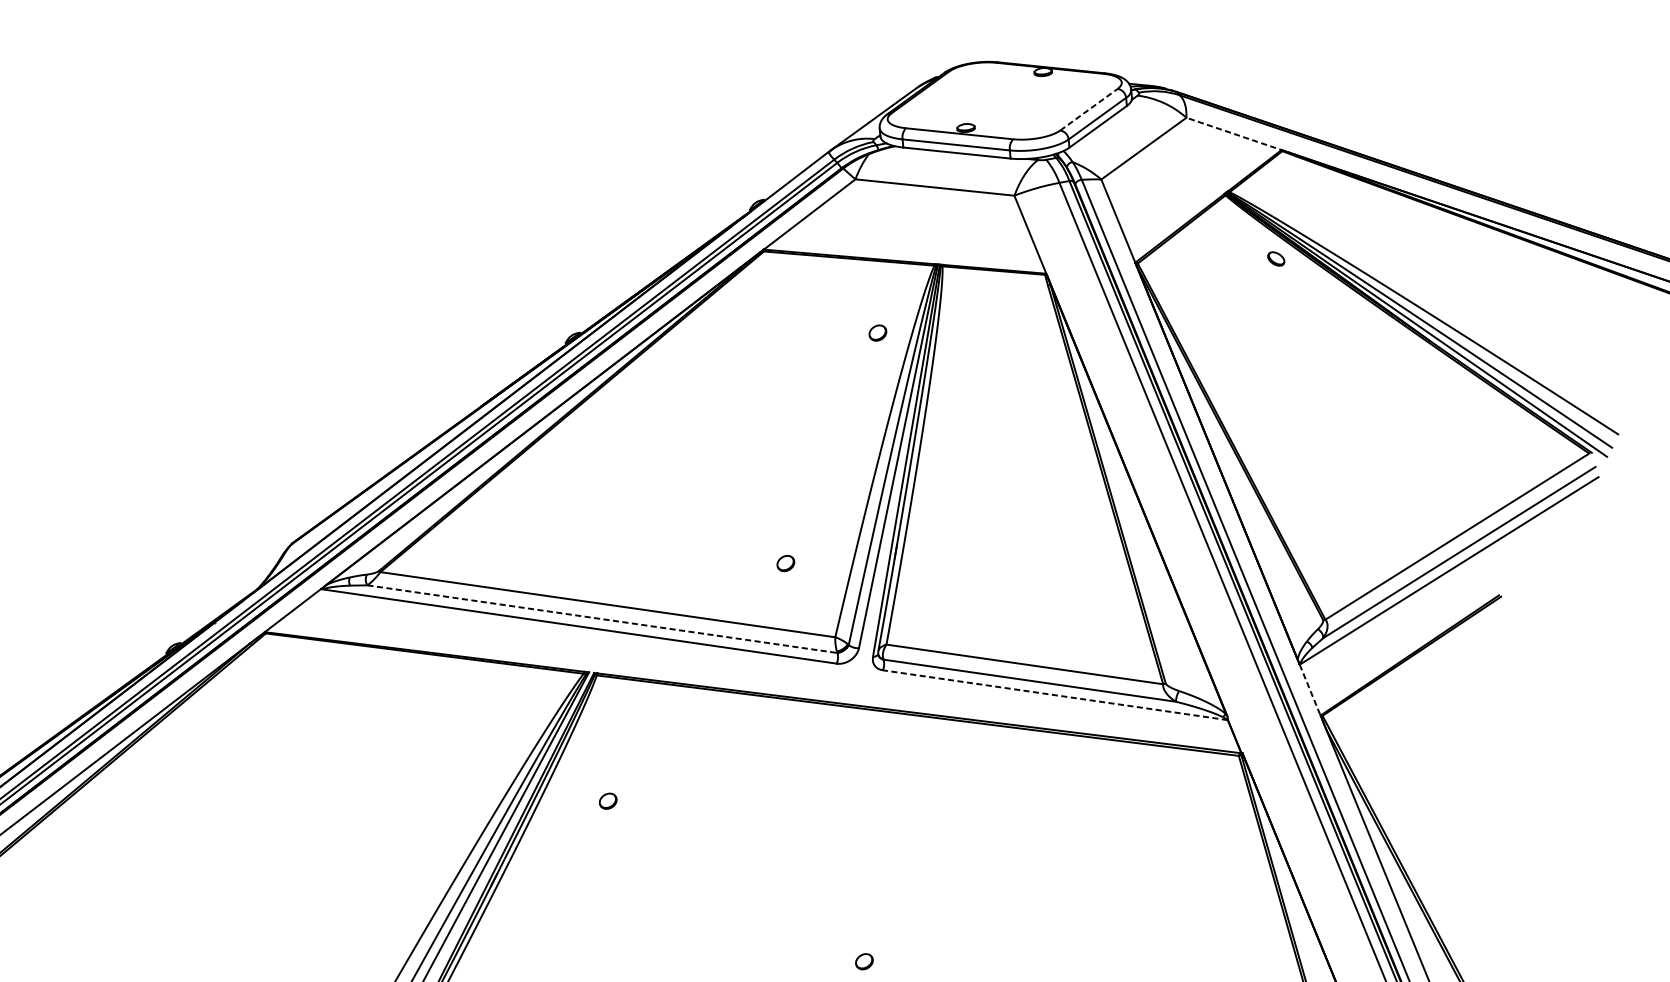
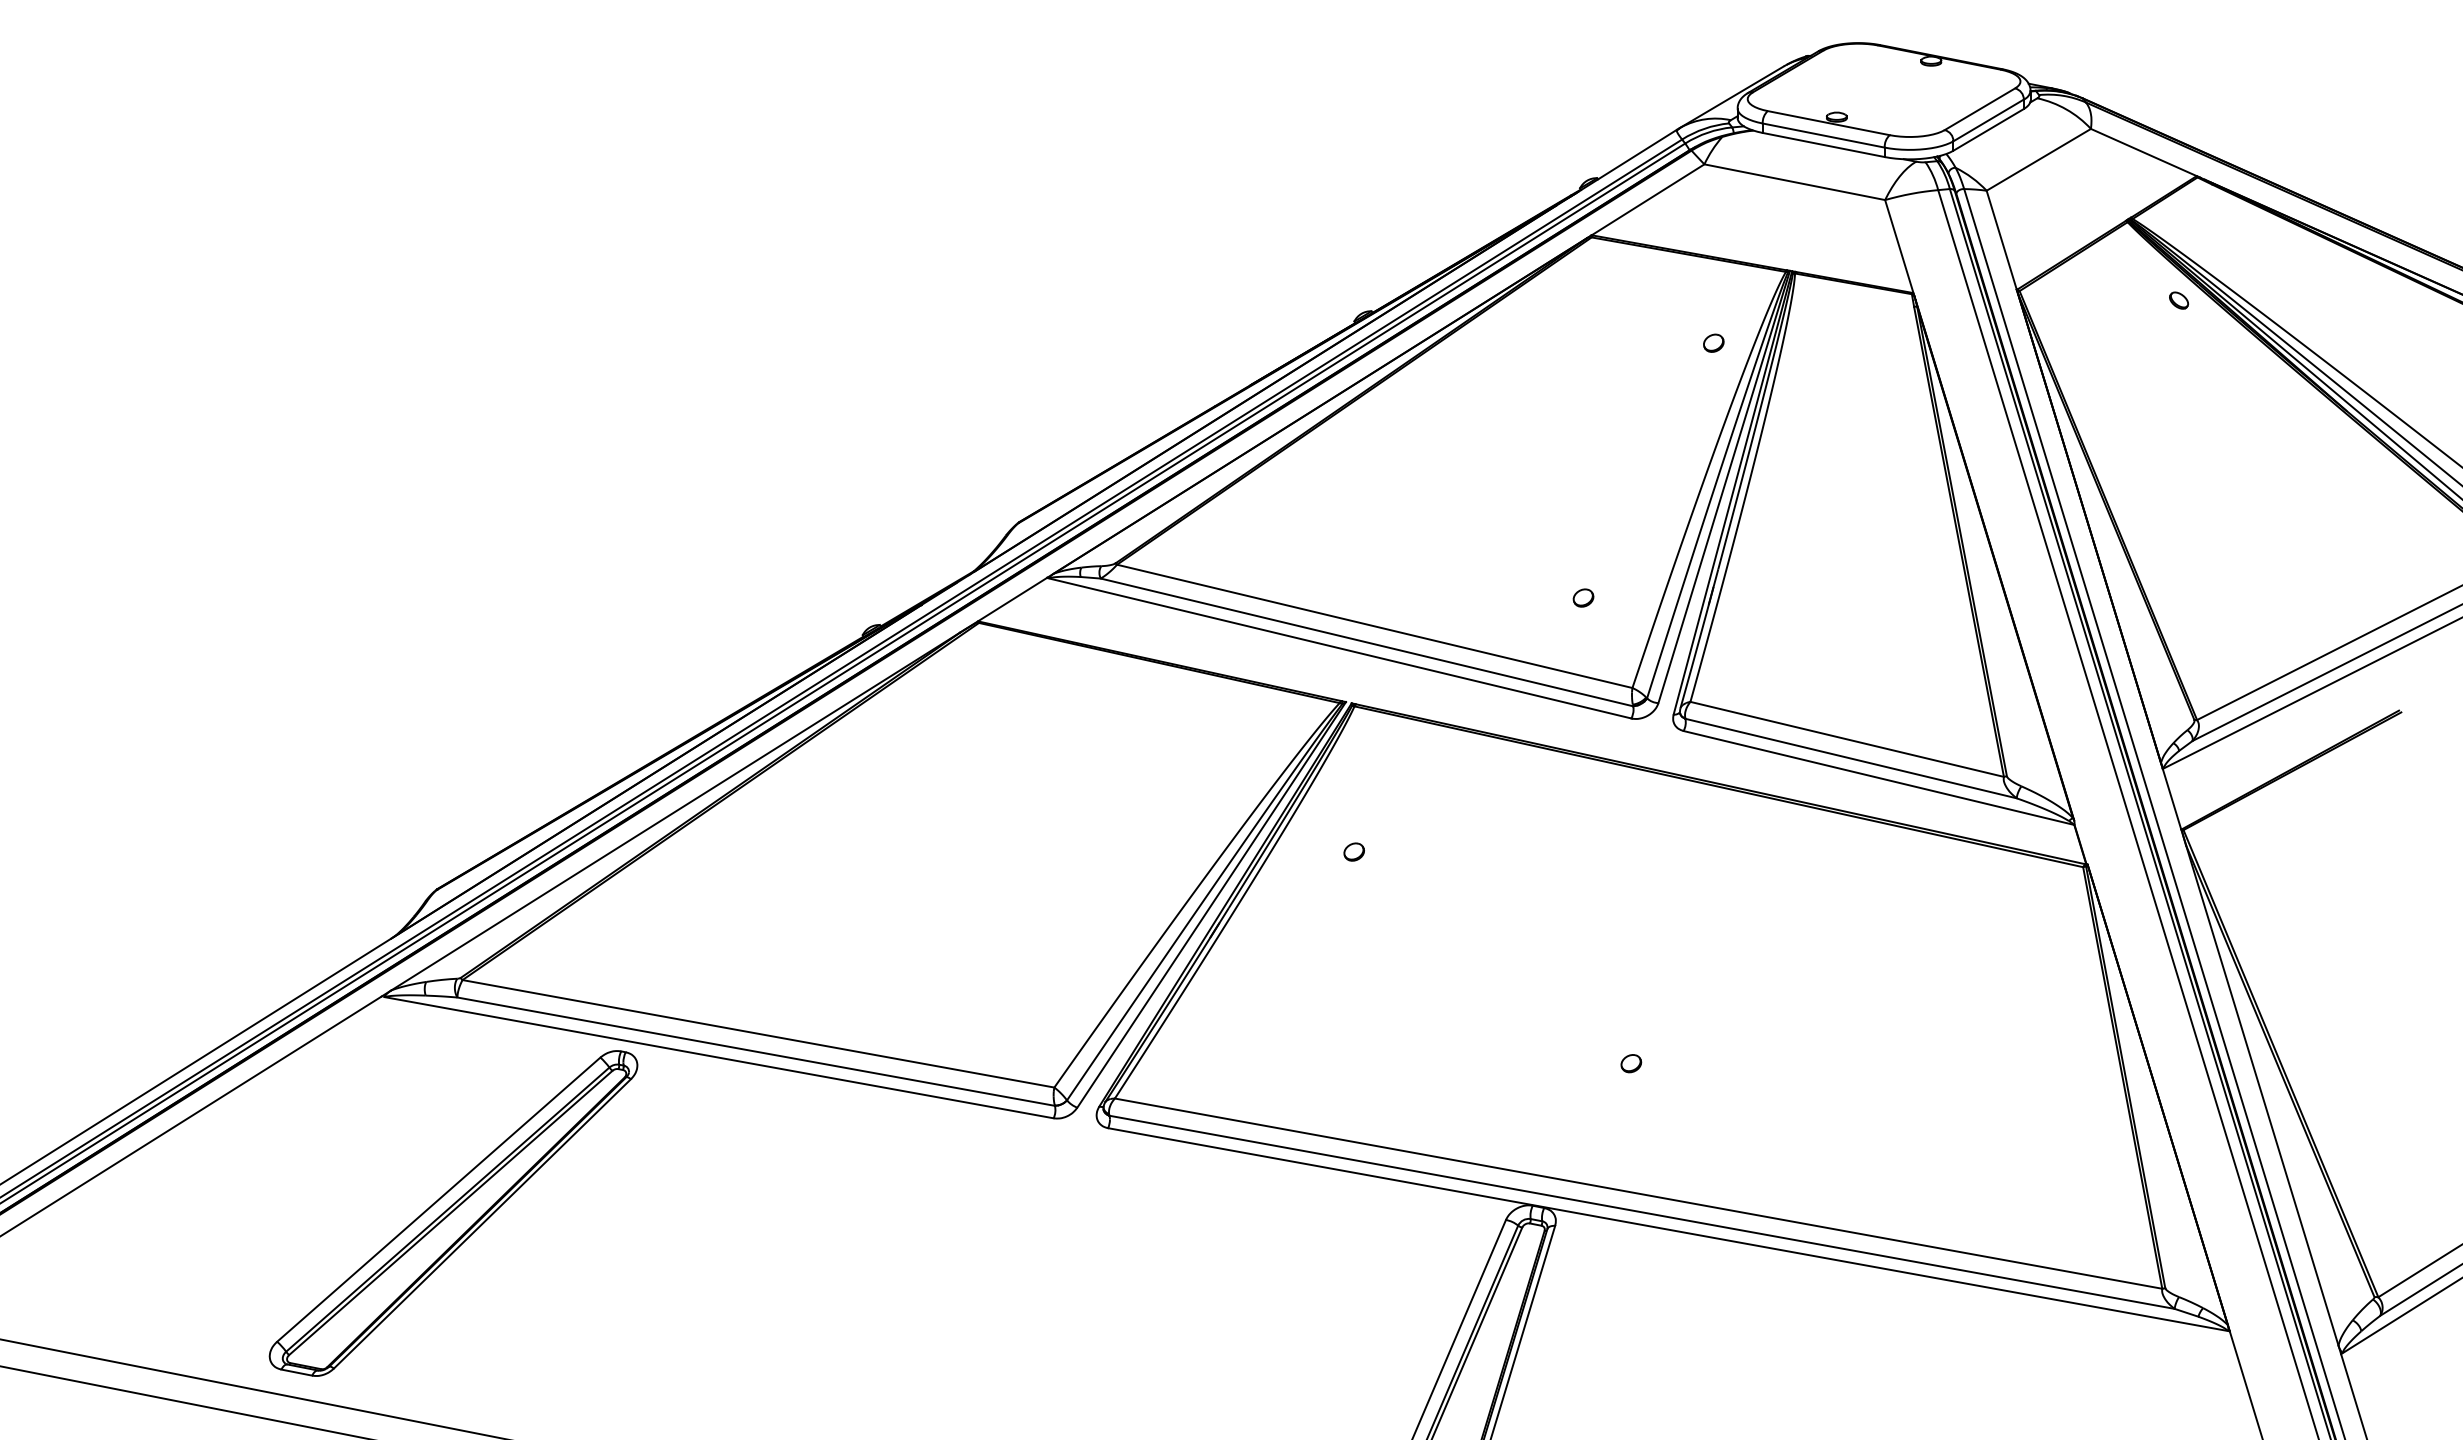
line: (1088, 109) -> (1979, 109), dashed -> solid
line: (1235, 134) -> (2145, 153), dashed -> solid
line: (602, 619) -> (1366, 642), dashed -> solid
line: (1310, 690) -> (2172, 799), dashed -> solid
line: (1055, 695) -> (1878, 778), dashed -> solid

